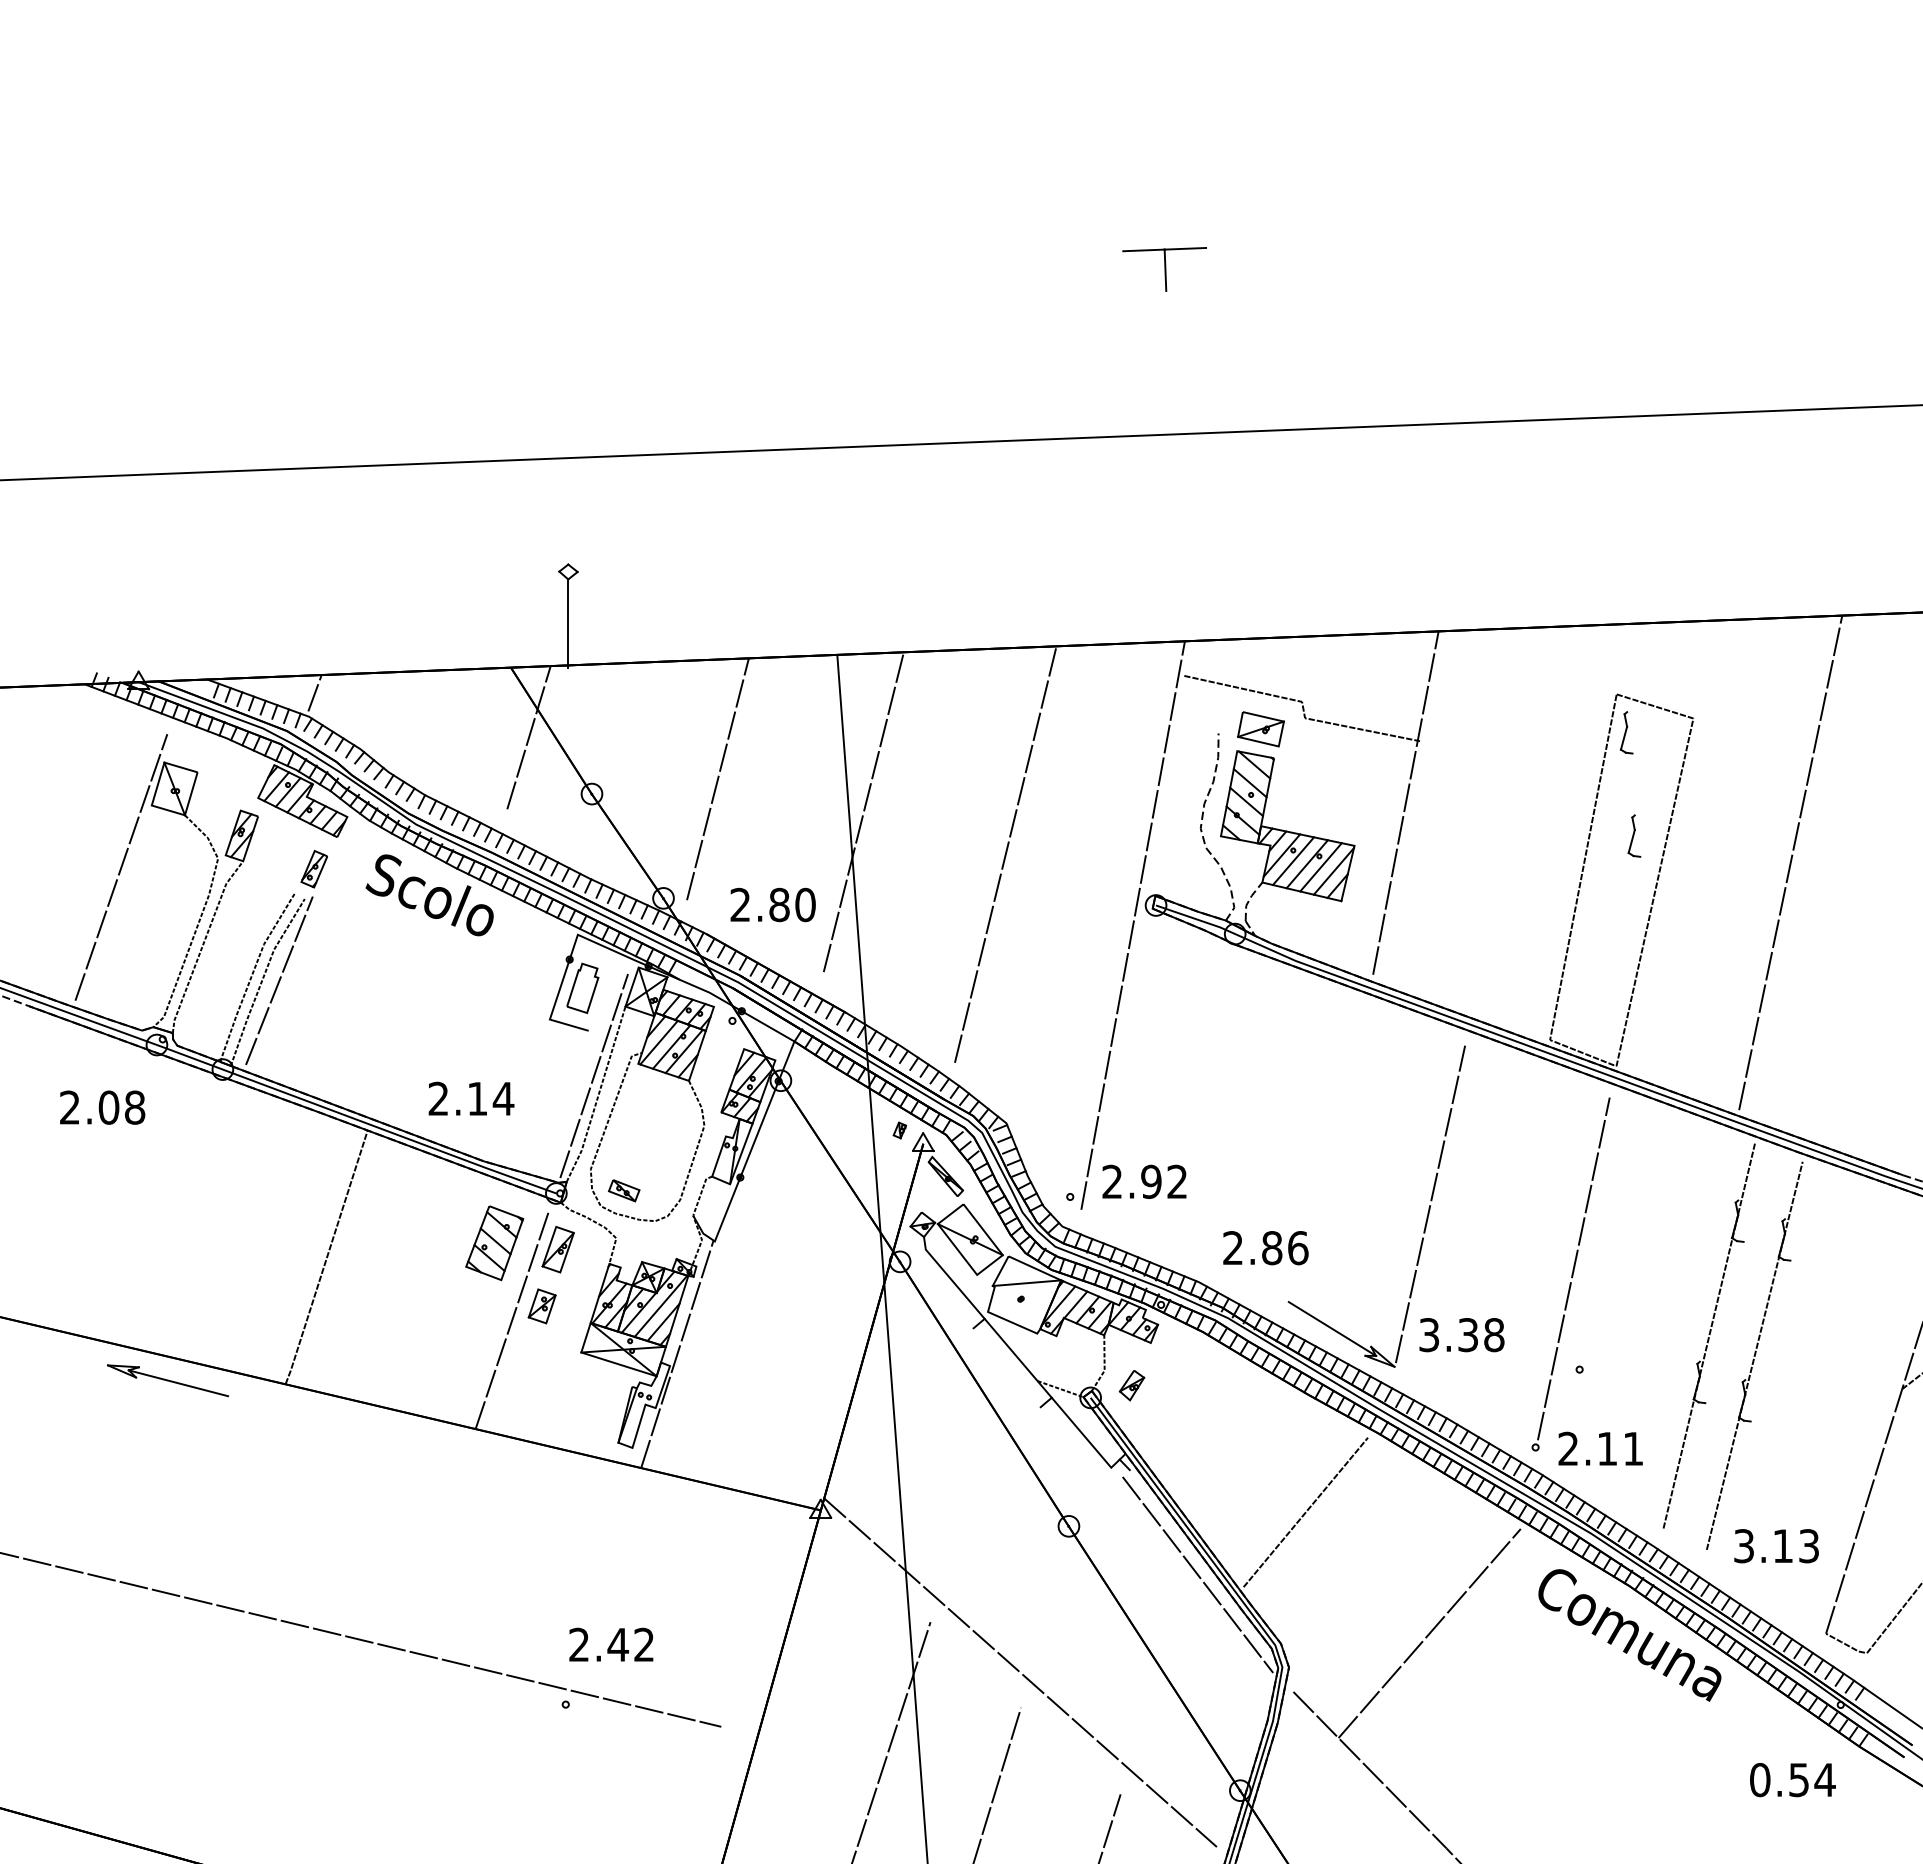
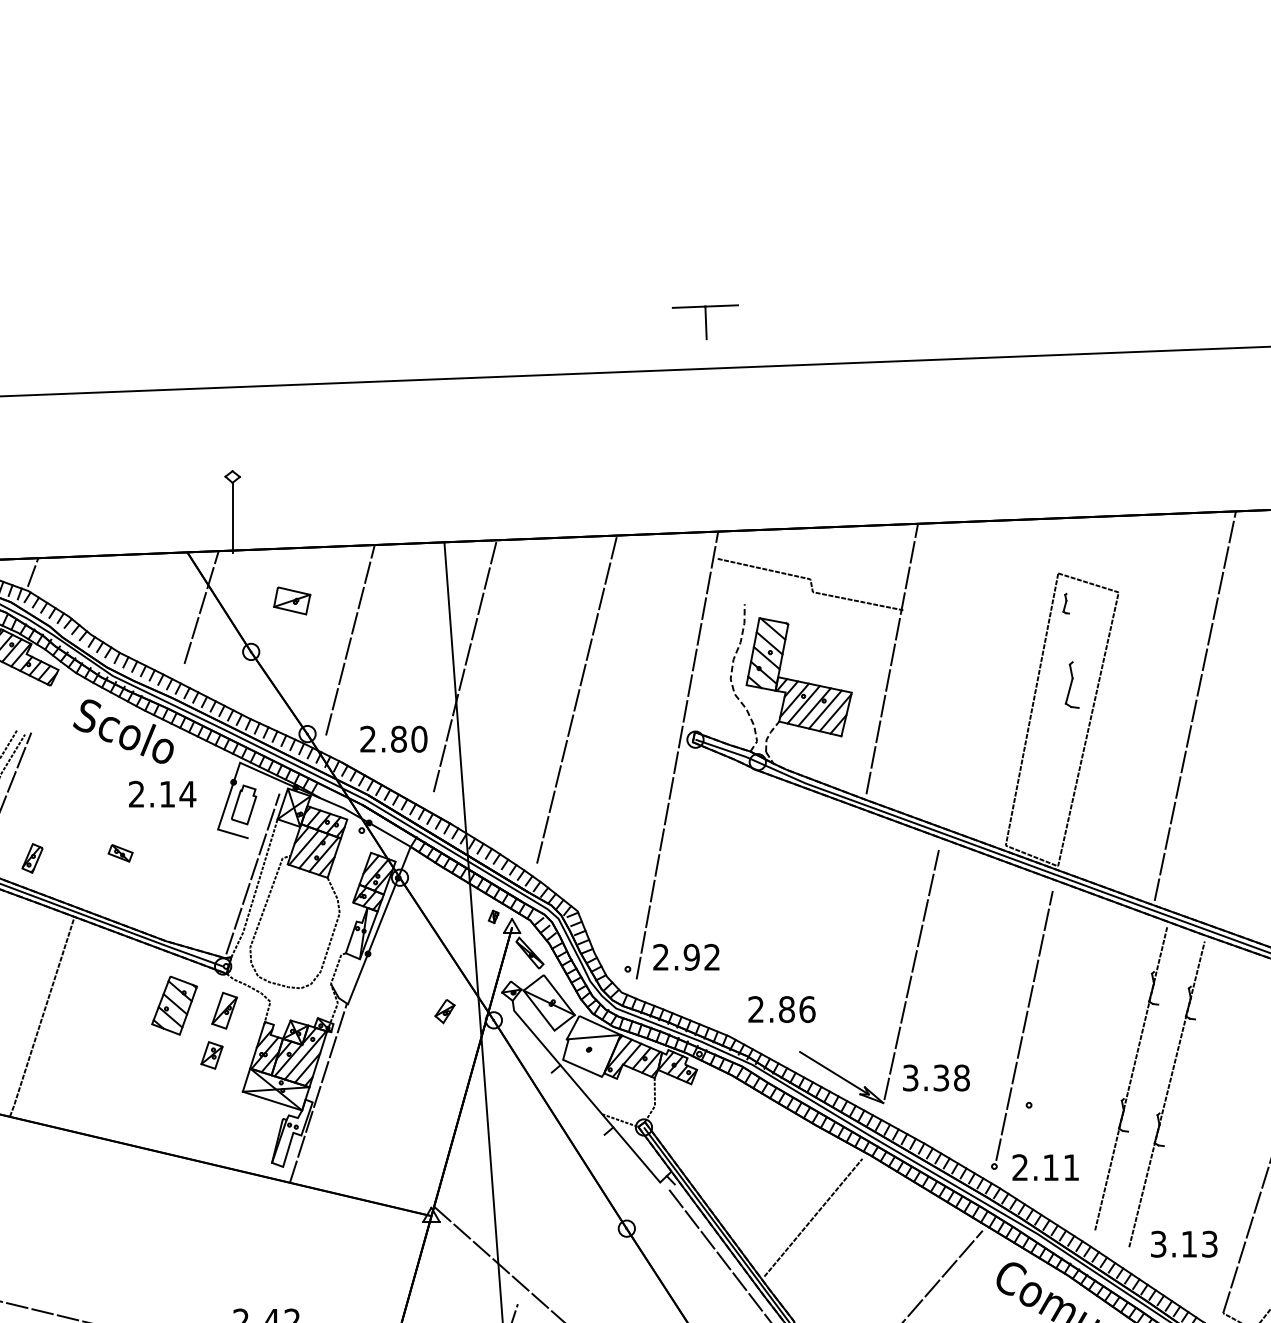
part: (1164, 269) -> (705, 322), moved
part: (1260, 729) -> (291, 601), moved
part: (1626, 732) -> (1066, 603), size x0.6
part: (1634, 835) -> (1072, 684), size x1.4
part: (313, 869) -> (31, 858), moved
text: (471, 1098) -> (162, 794), moved
part: (624, 1190) -> (120, 853), moved
line: (512, 1319) -> (188, 1065), removed
part: (1131, 1385) -> (444, 1011), moved

